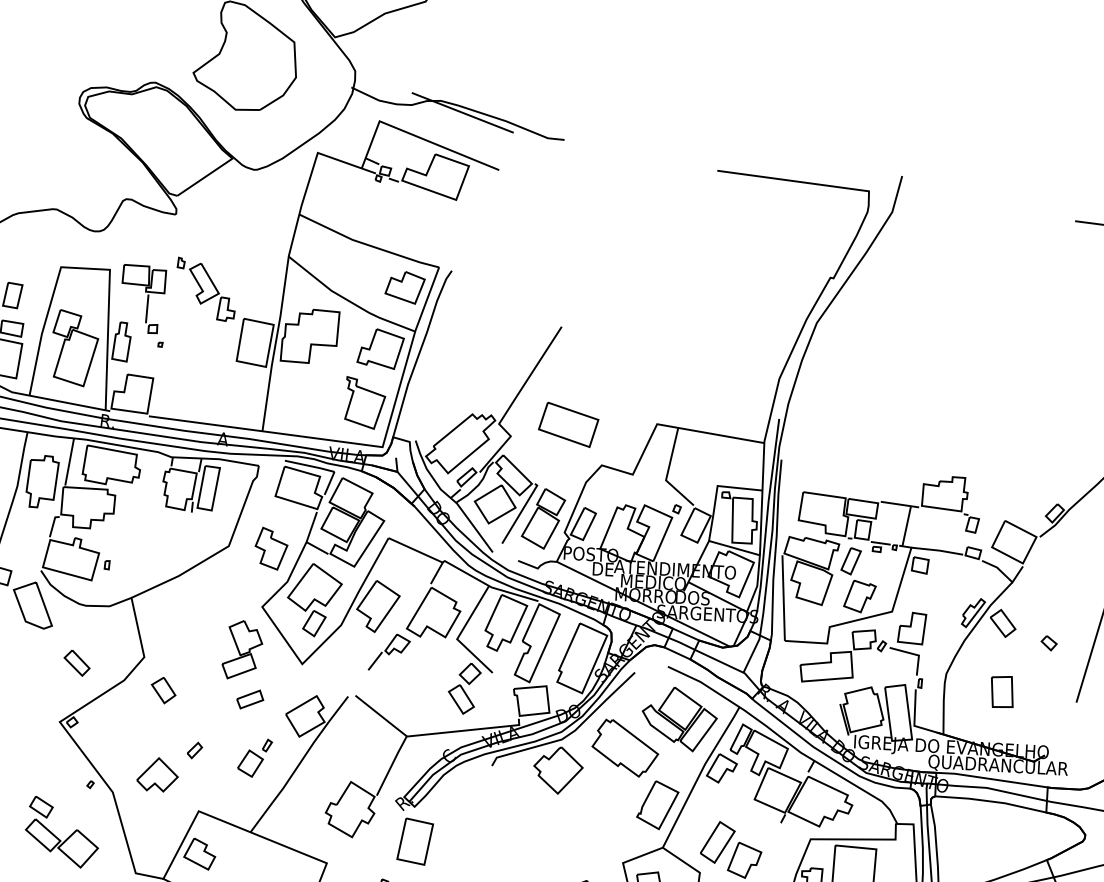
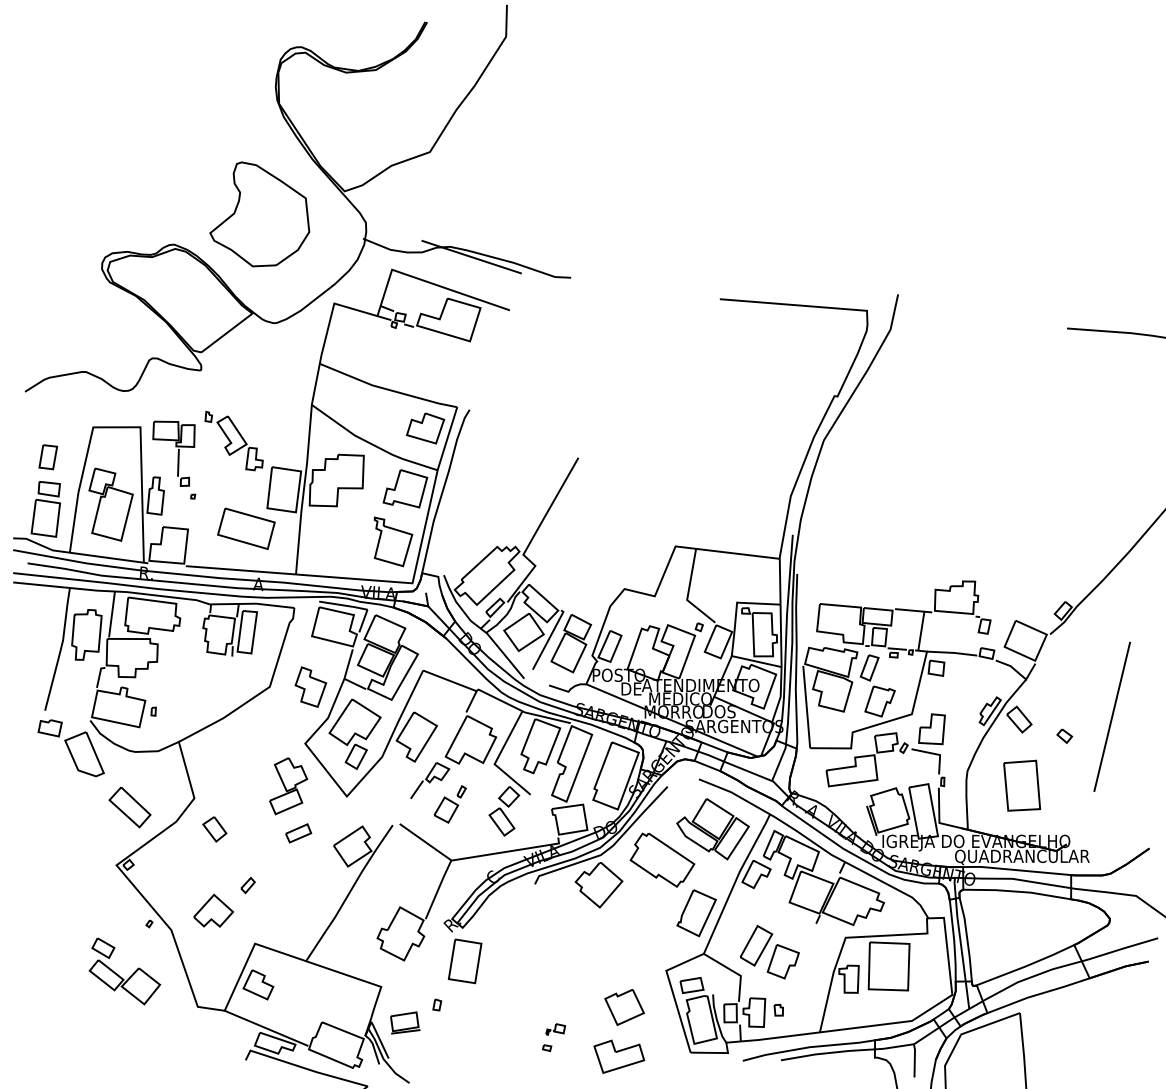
part: (568, 424) -> (246, 528), moved
part: (76, 662) -> (129, 807), size x1.67
part: (1002, 691) -> (1022, 785), size x1.67
part: (254, 758) -> (449, 804), moved

